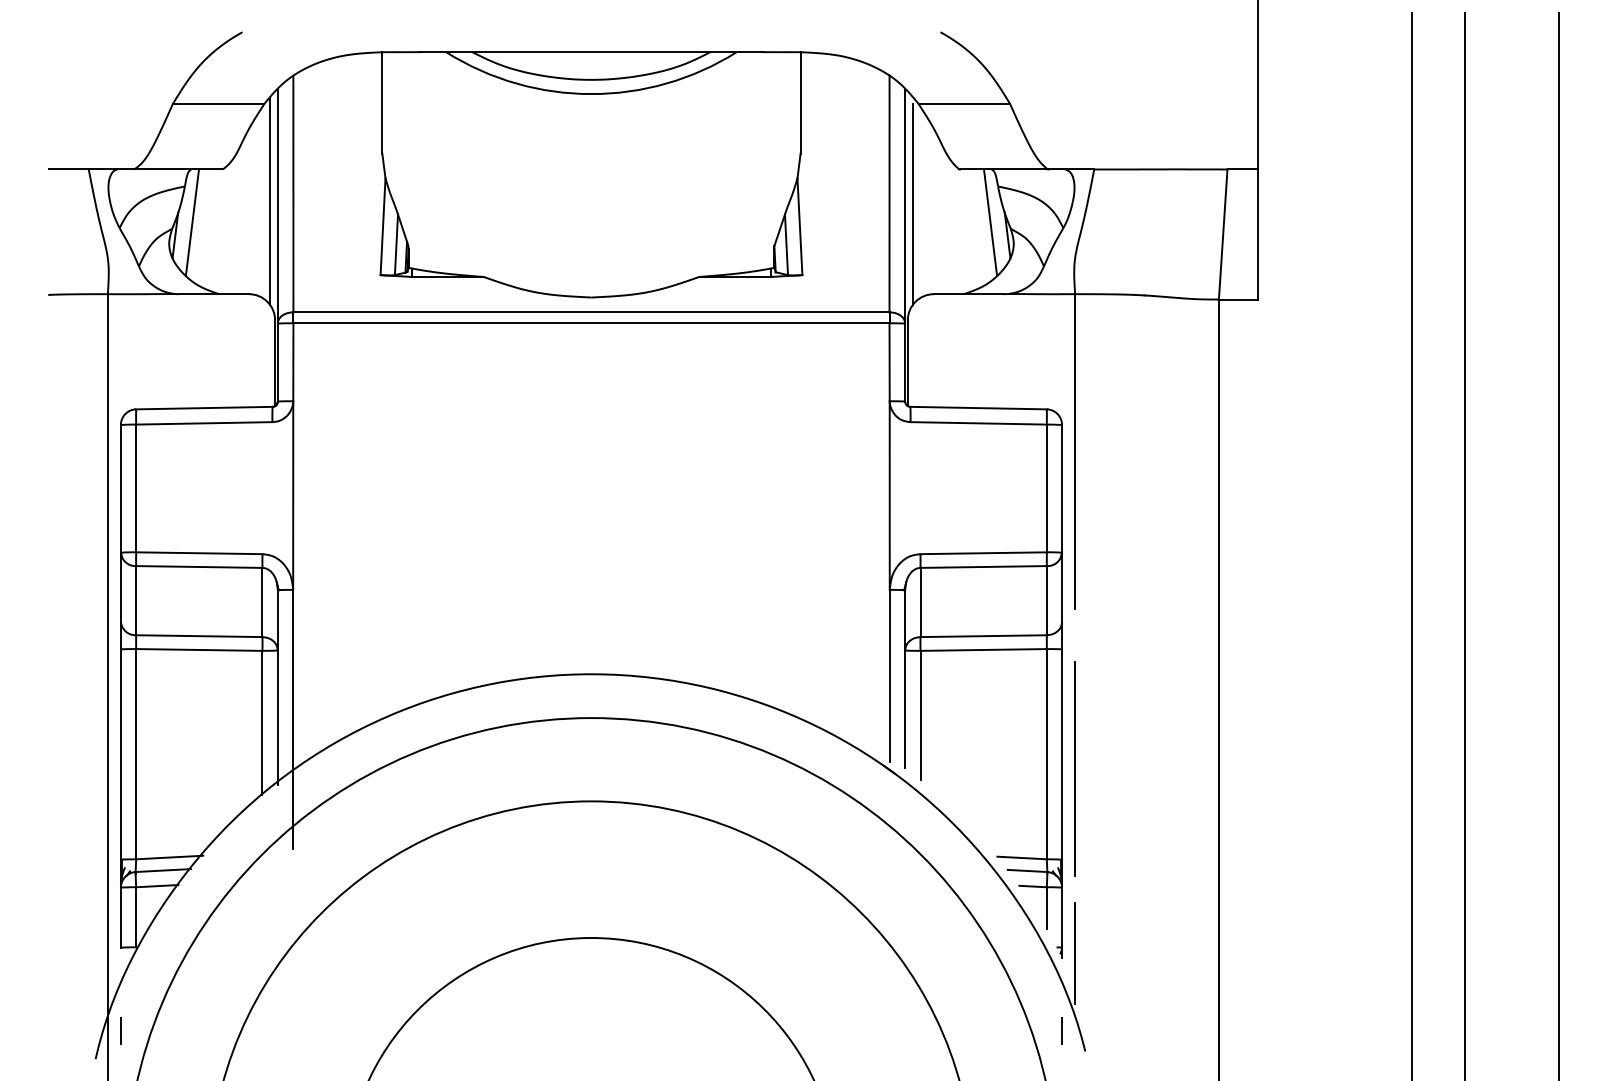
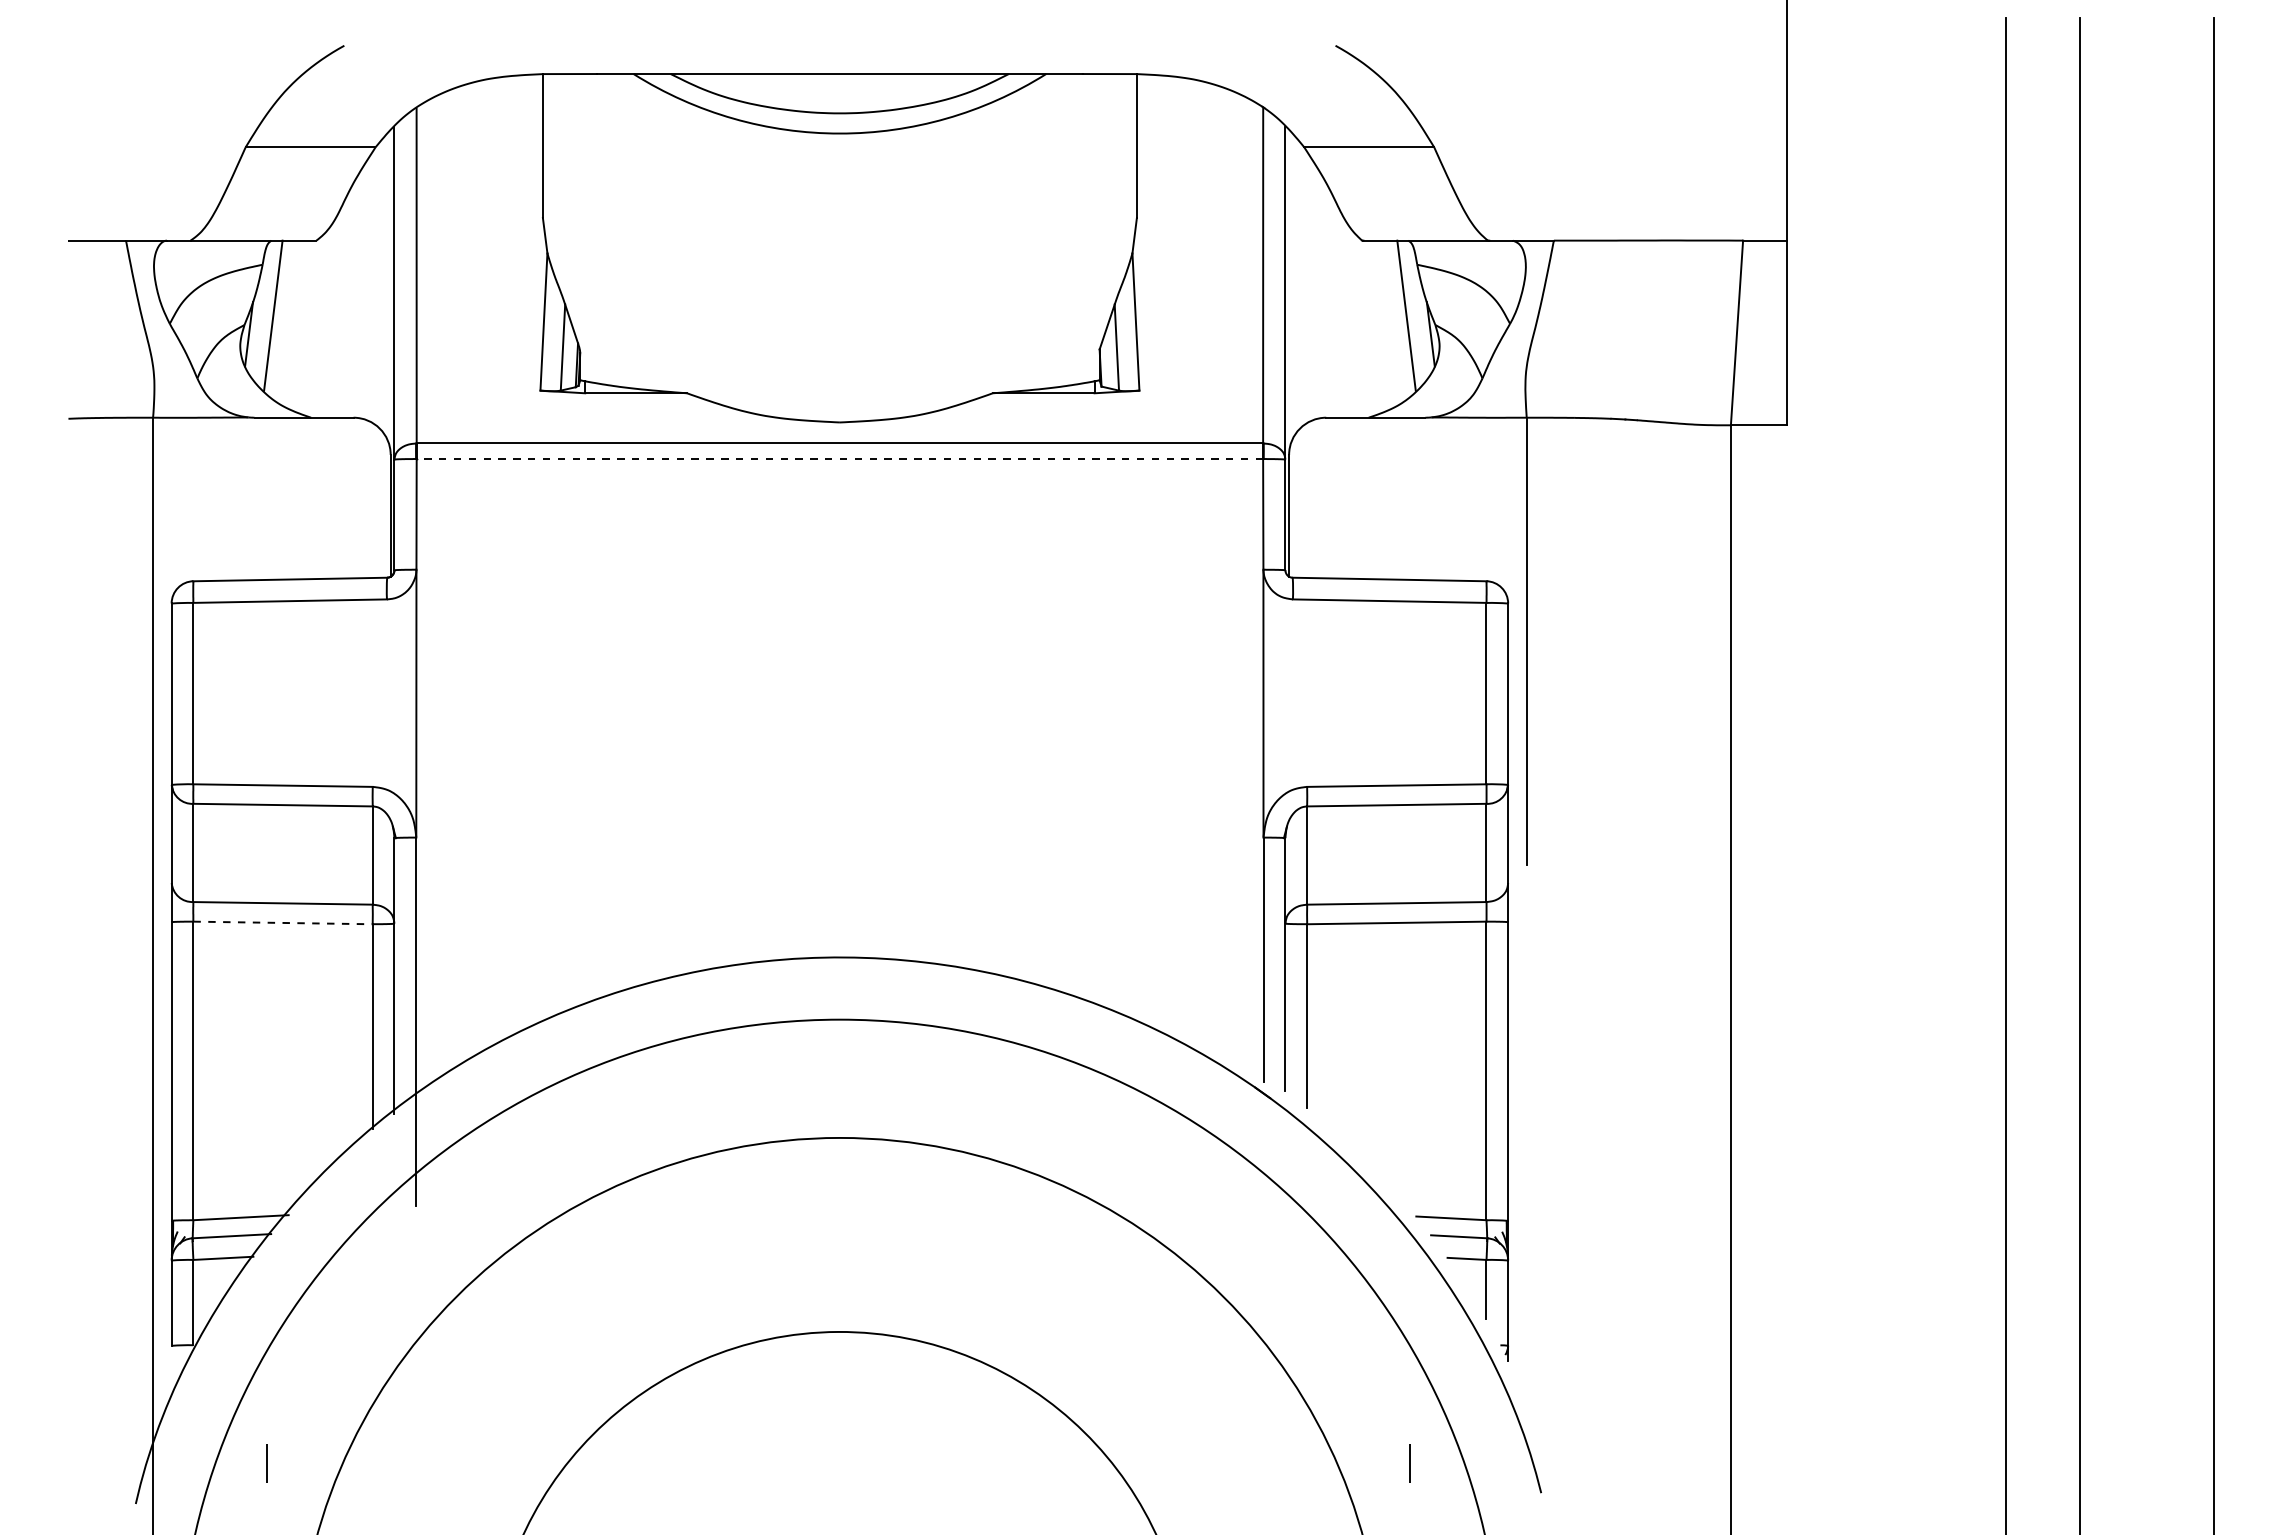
line: (270, 201) -> (383, 285), removed
line: (913, 203) -> (1296, 289), removed
line: (591, 323) -> (839, 459), solid -> dashed
line: (199, 649) -> (283, 922), solid -> dashed
line: (1074, 768) -> (1526, 1091), removed
line: (1074, 953) -> (1526, 1354), removed
line: (120, 1030) -> (266, 1463), moved
line: (1061, 1030) -> (1409, 1463), moved

